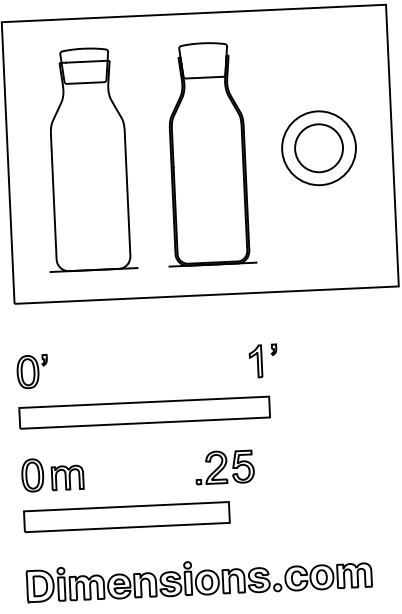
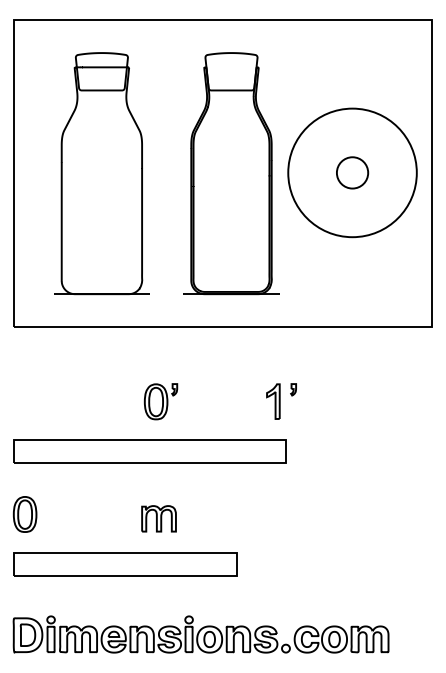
circle: (318, 147) -> (352, 172), size x0.6
circle: (318, 147) -> (352, 172), size x1.6
part: (32, 371) -> (160, 401), moved
part: (224, 466) -> (234, 514), removed
part: (67, 477) -> (158, 518), moved

